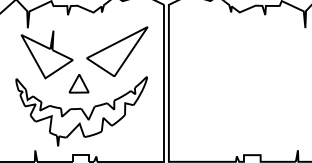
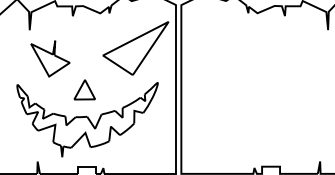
part: (116, 51) -> (135, 48), moved
part: (47, 54) -> (50, 58), size x0.7

